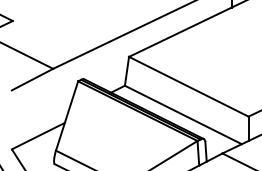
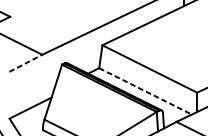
line: (32, 79) -> (25, 63), solid -> dashed
line: (183, 115) -> (145, 91), solid -> dashed

